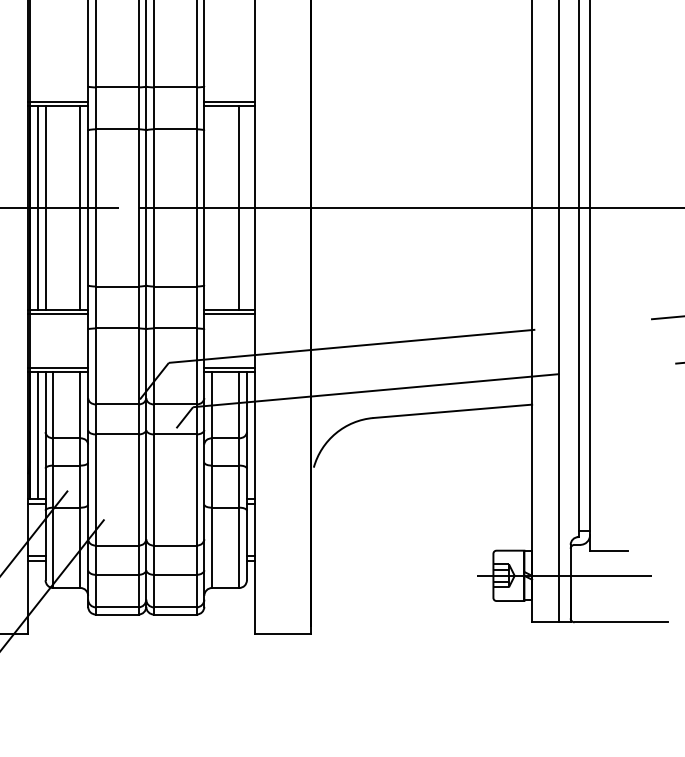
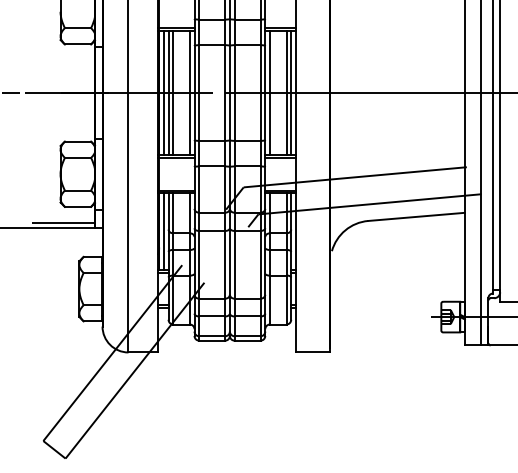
line: (53, 207) -> (173, 92), added
line: (211, 207) -> (269, 92), added
line: (247, 207) -> (291, 92), added

